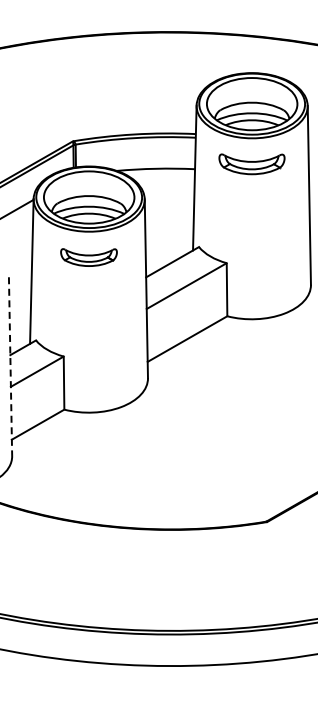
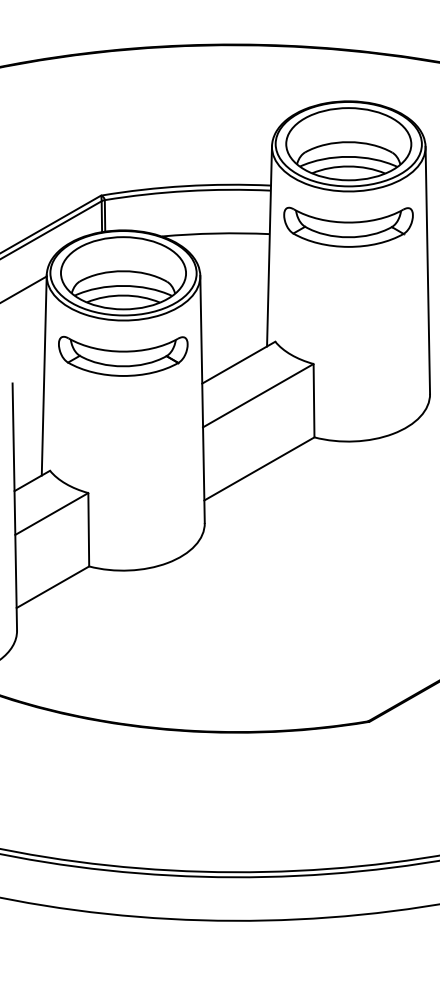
part: (251, 164) -> (347, 227), size x1.43
part: (88, 257) -> (122, 356), size x1.67
line: (10, 367) -> (14, 508), dashed -> solid

